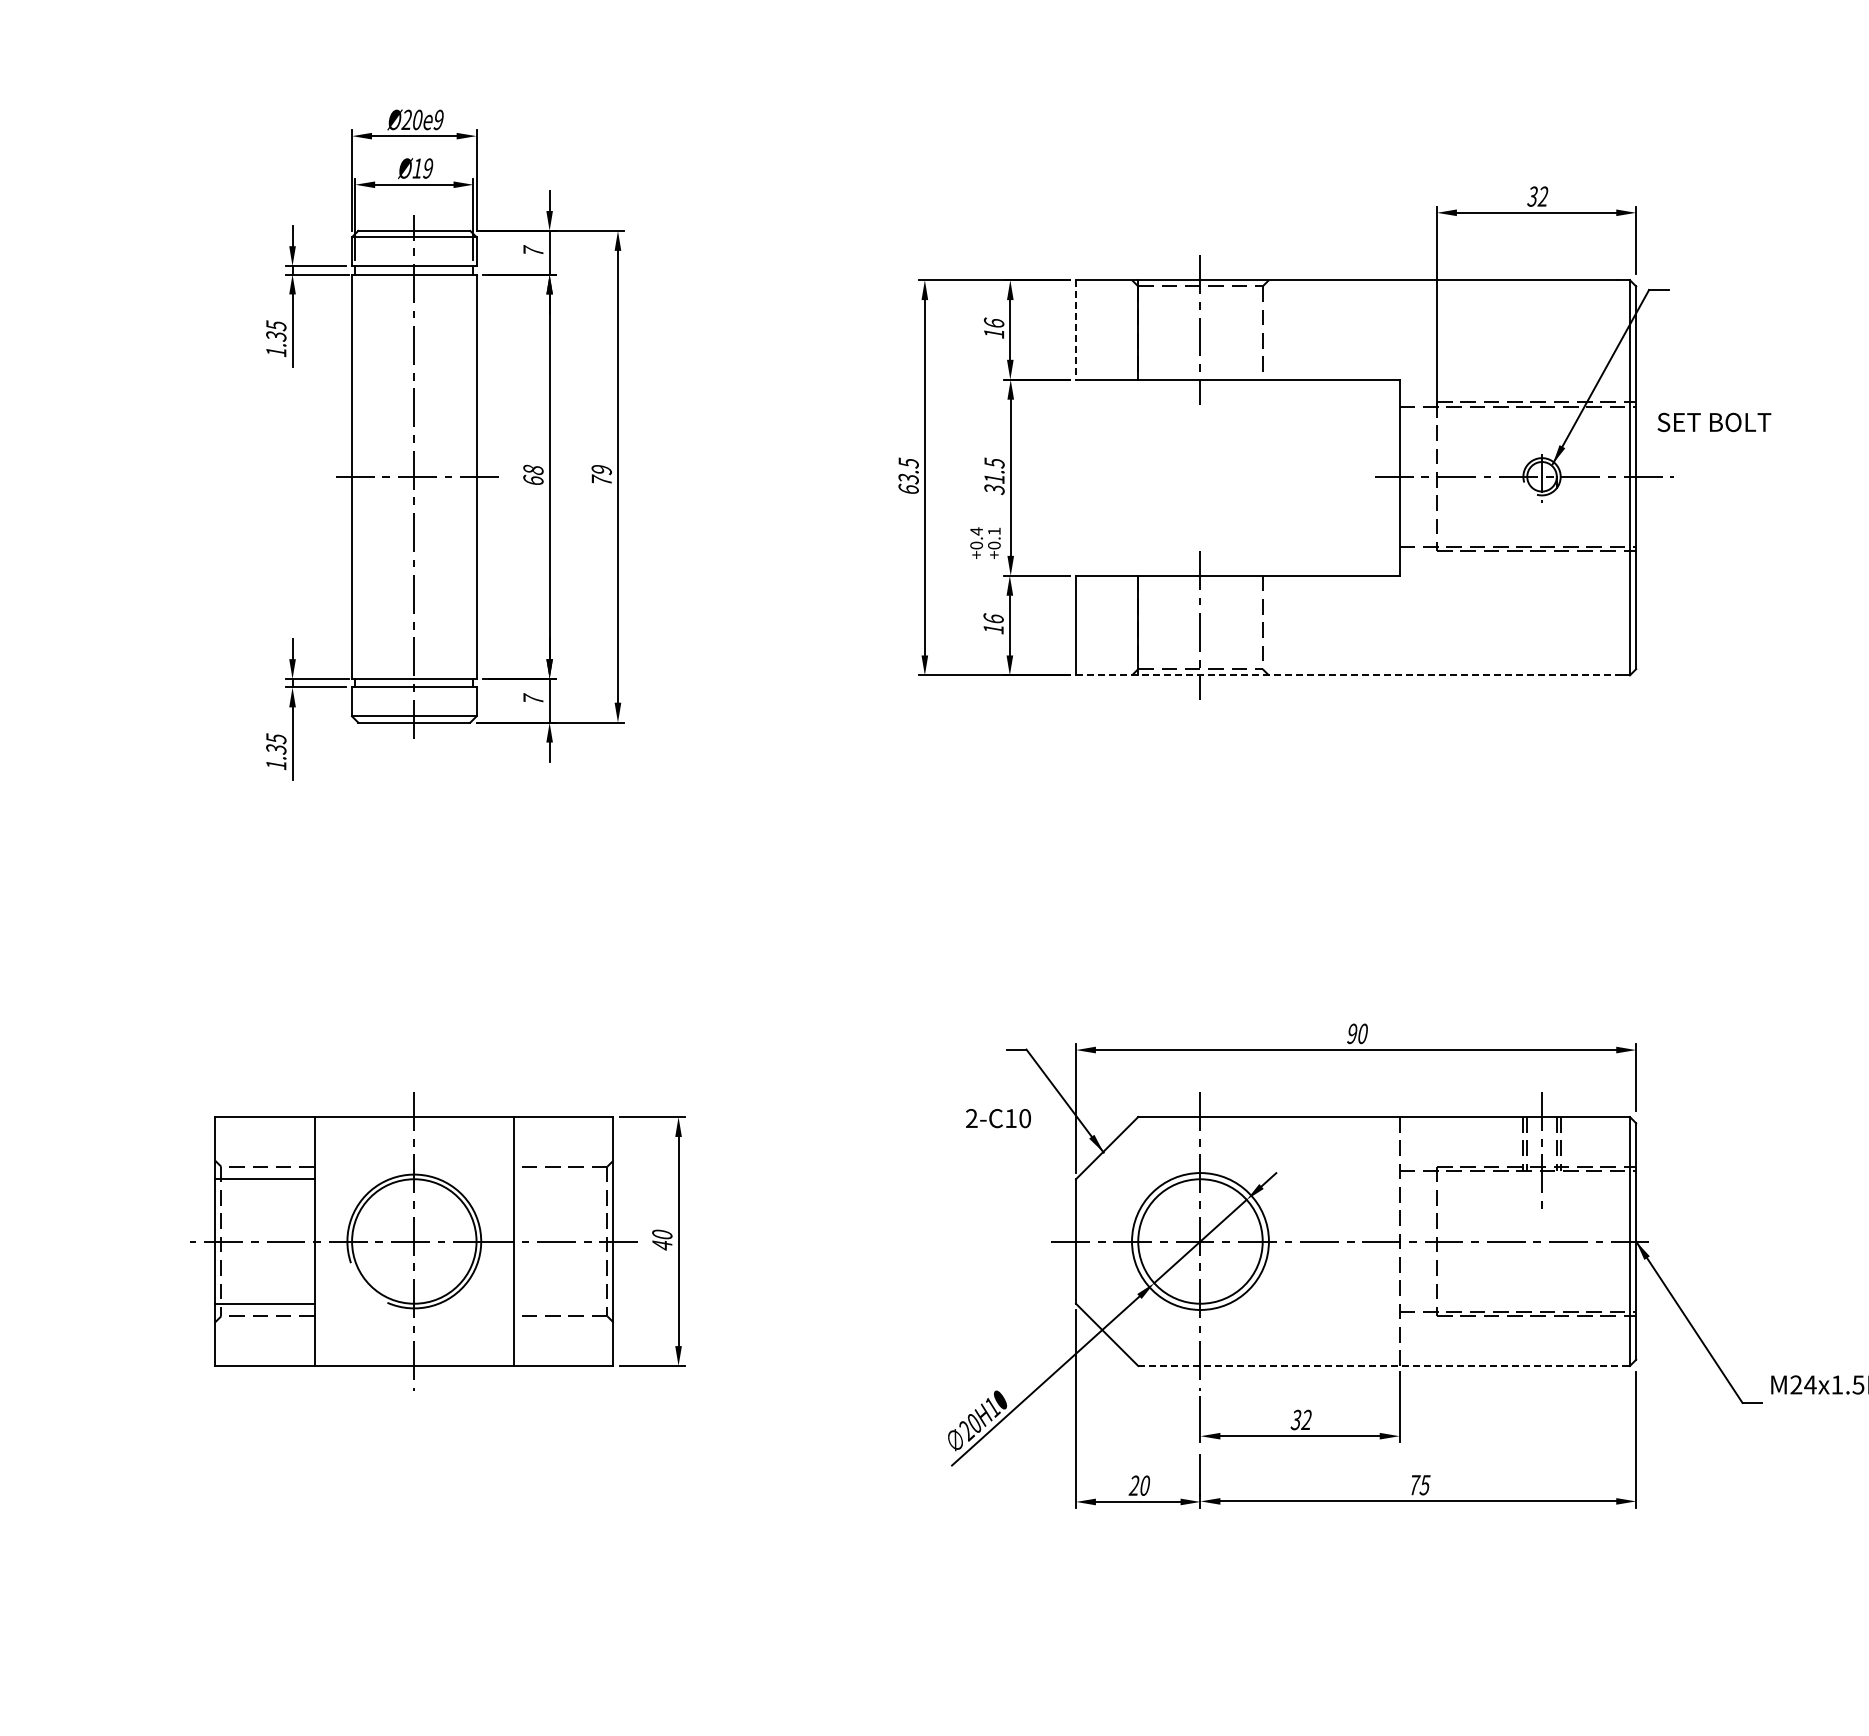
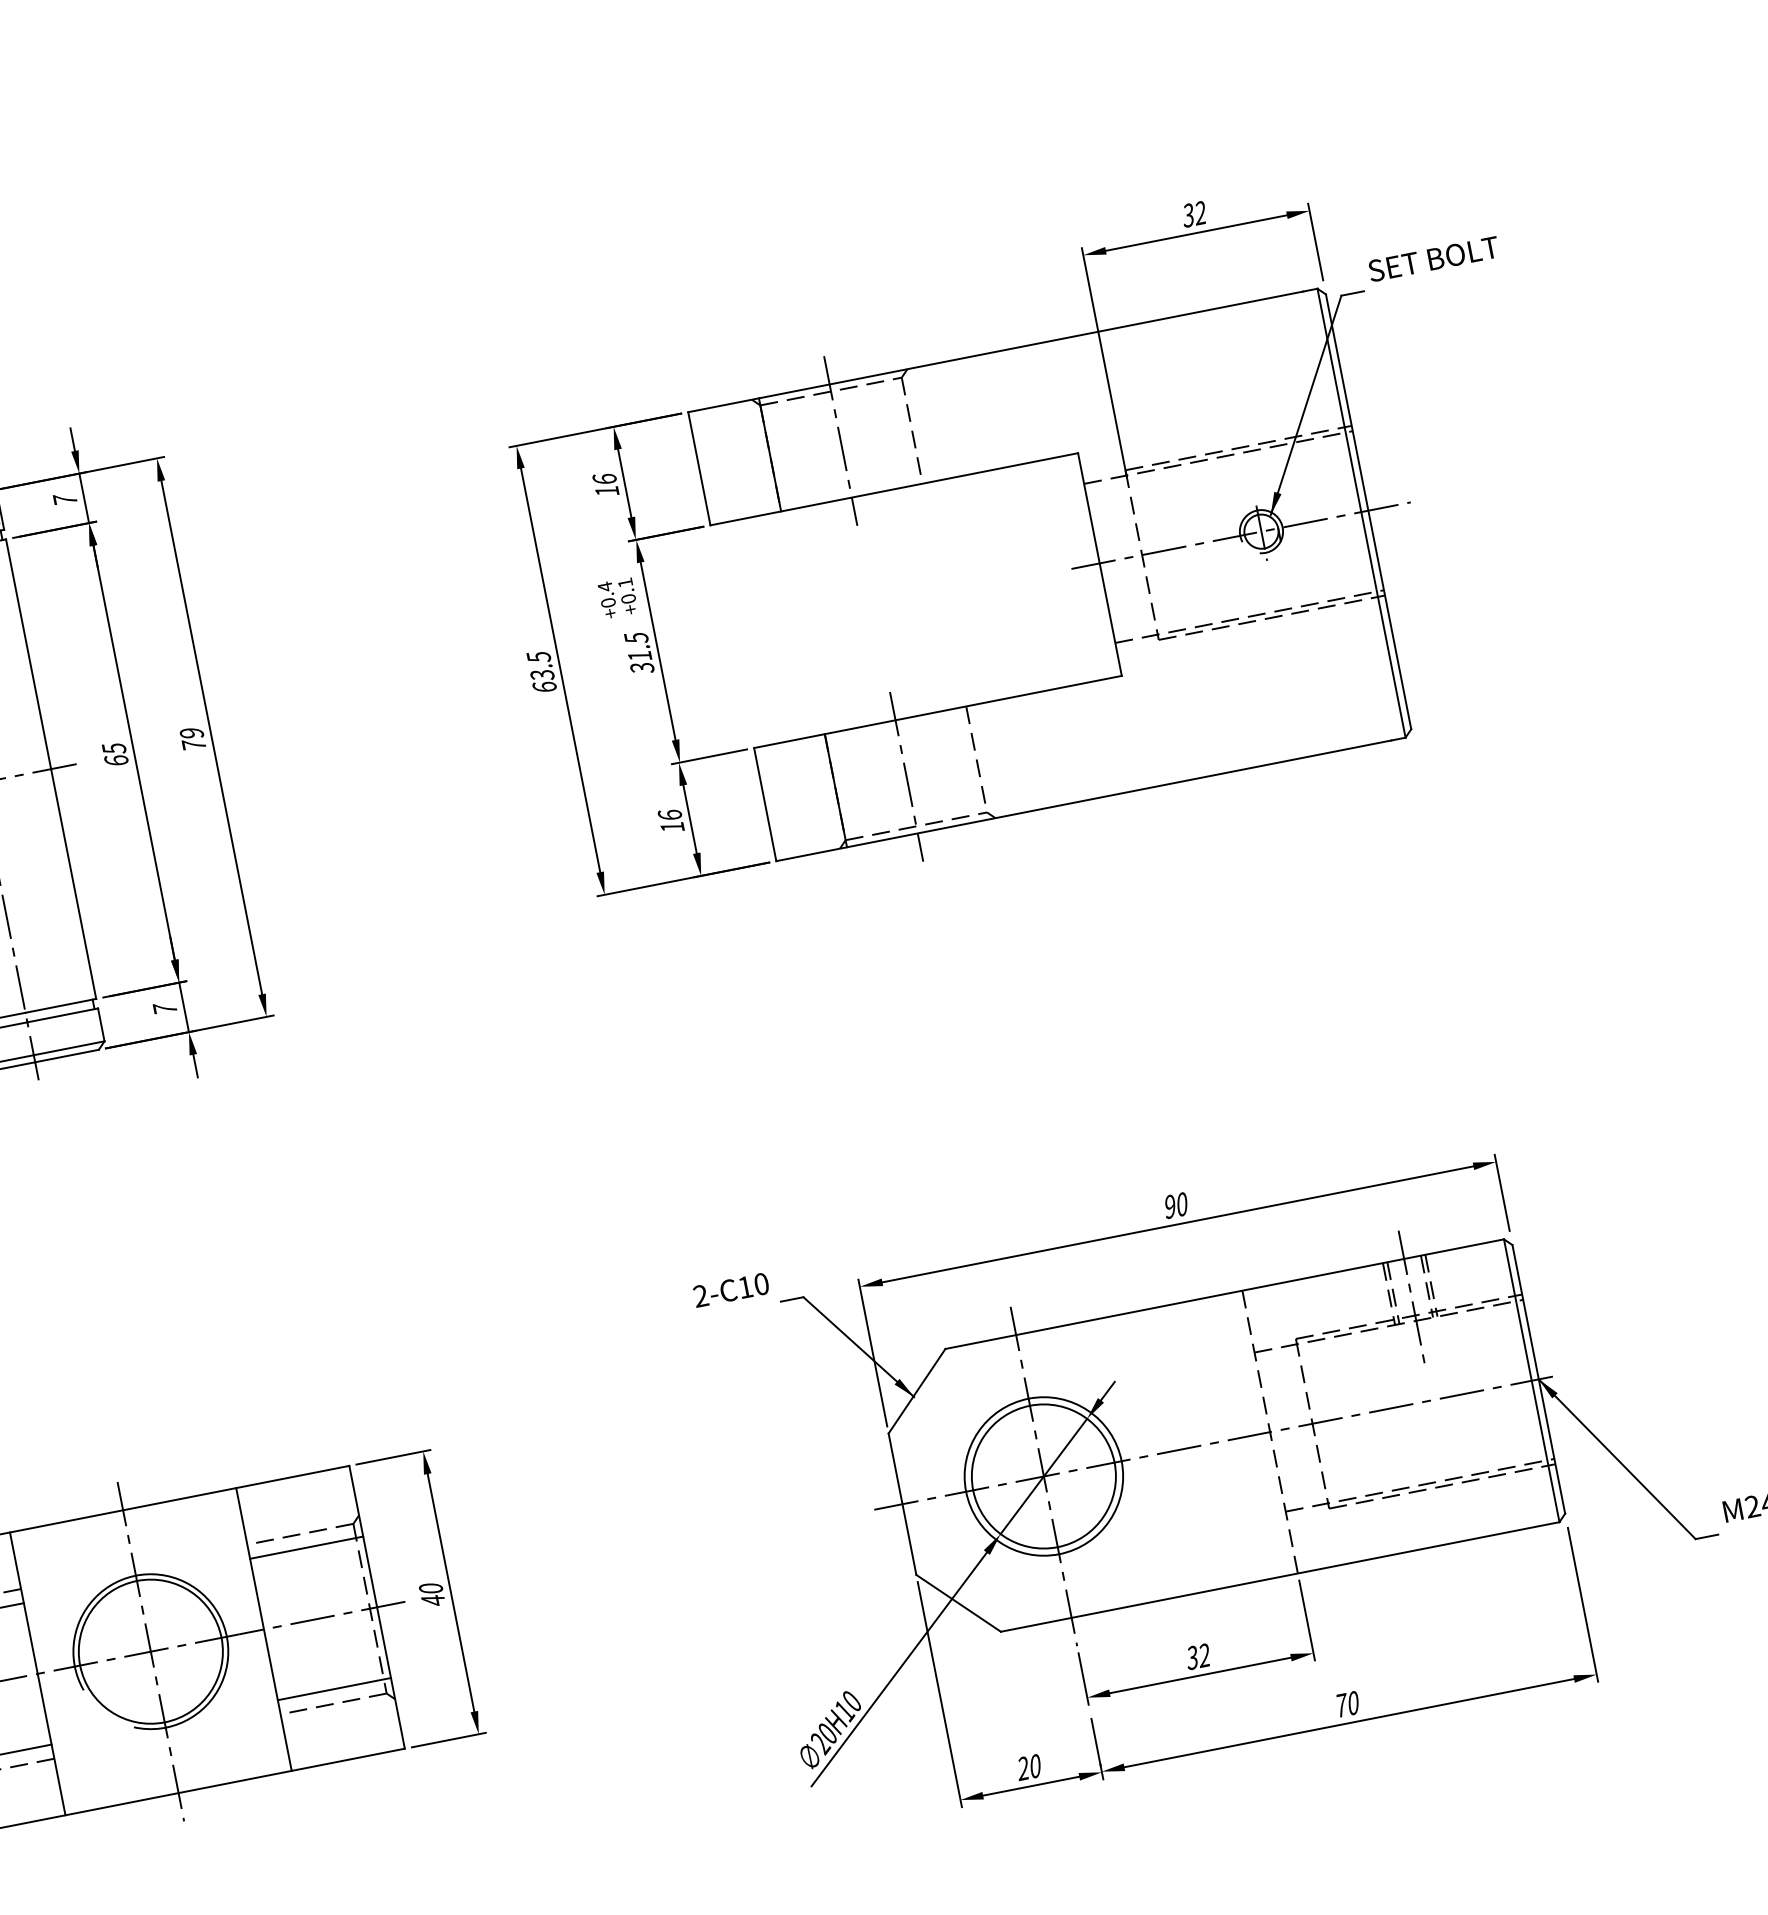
line: (1076, 329) -> (699, 468), dashed -> solid
text: (1714, 422) -> (1433, 259), moved
text: (533, 469) -> (114, 748), 68 -> 65
text: (985, 542) -> (617, 597), moved
line: (1346, 675) -> (1083, 800), dashed -> solid
text: (998, 1118) -> (731, 1290), moved
line: (563, 1179) -> (306, 1548), added
line: (563, 1303) -> (334, 1688), added
line: (1384, 1365) -> (1280, 1576), dashed -> solid
text: (1424, 1485) -> (1352, 1703), 75 -> 70

